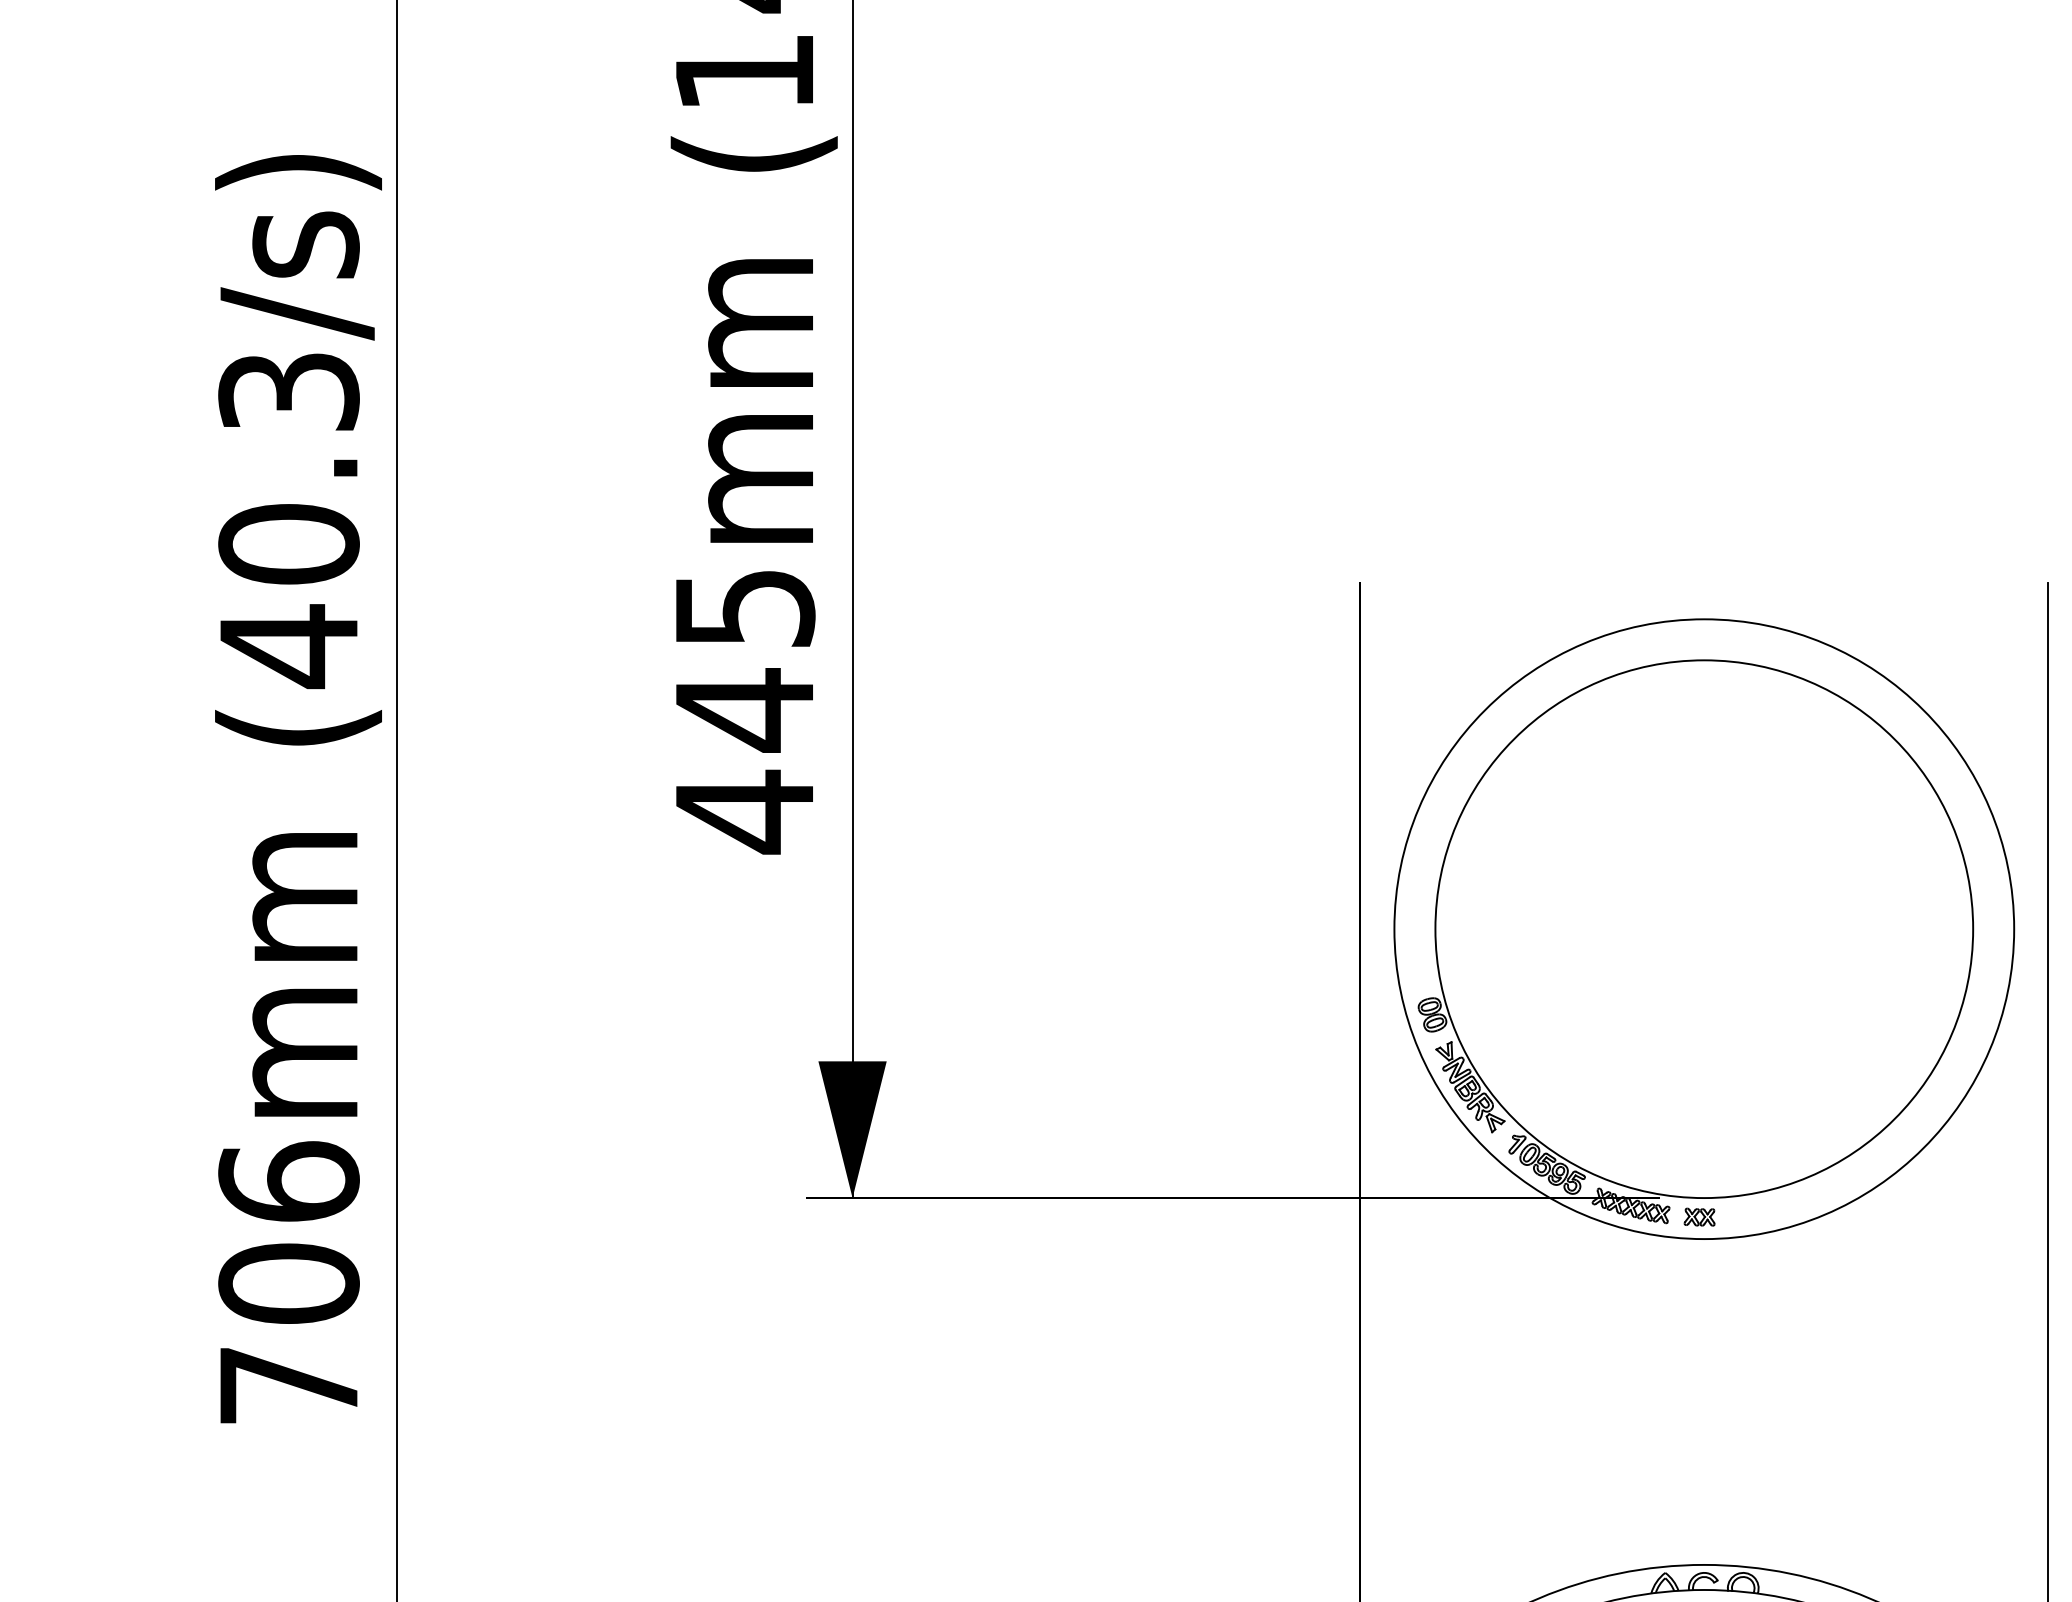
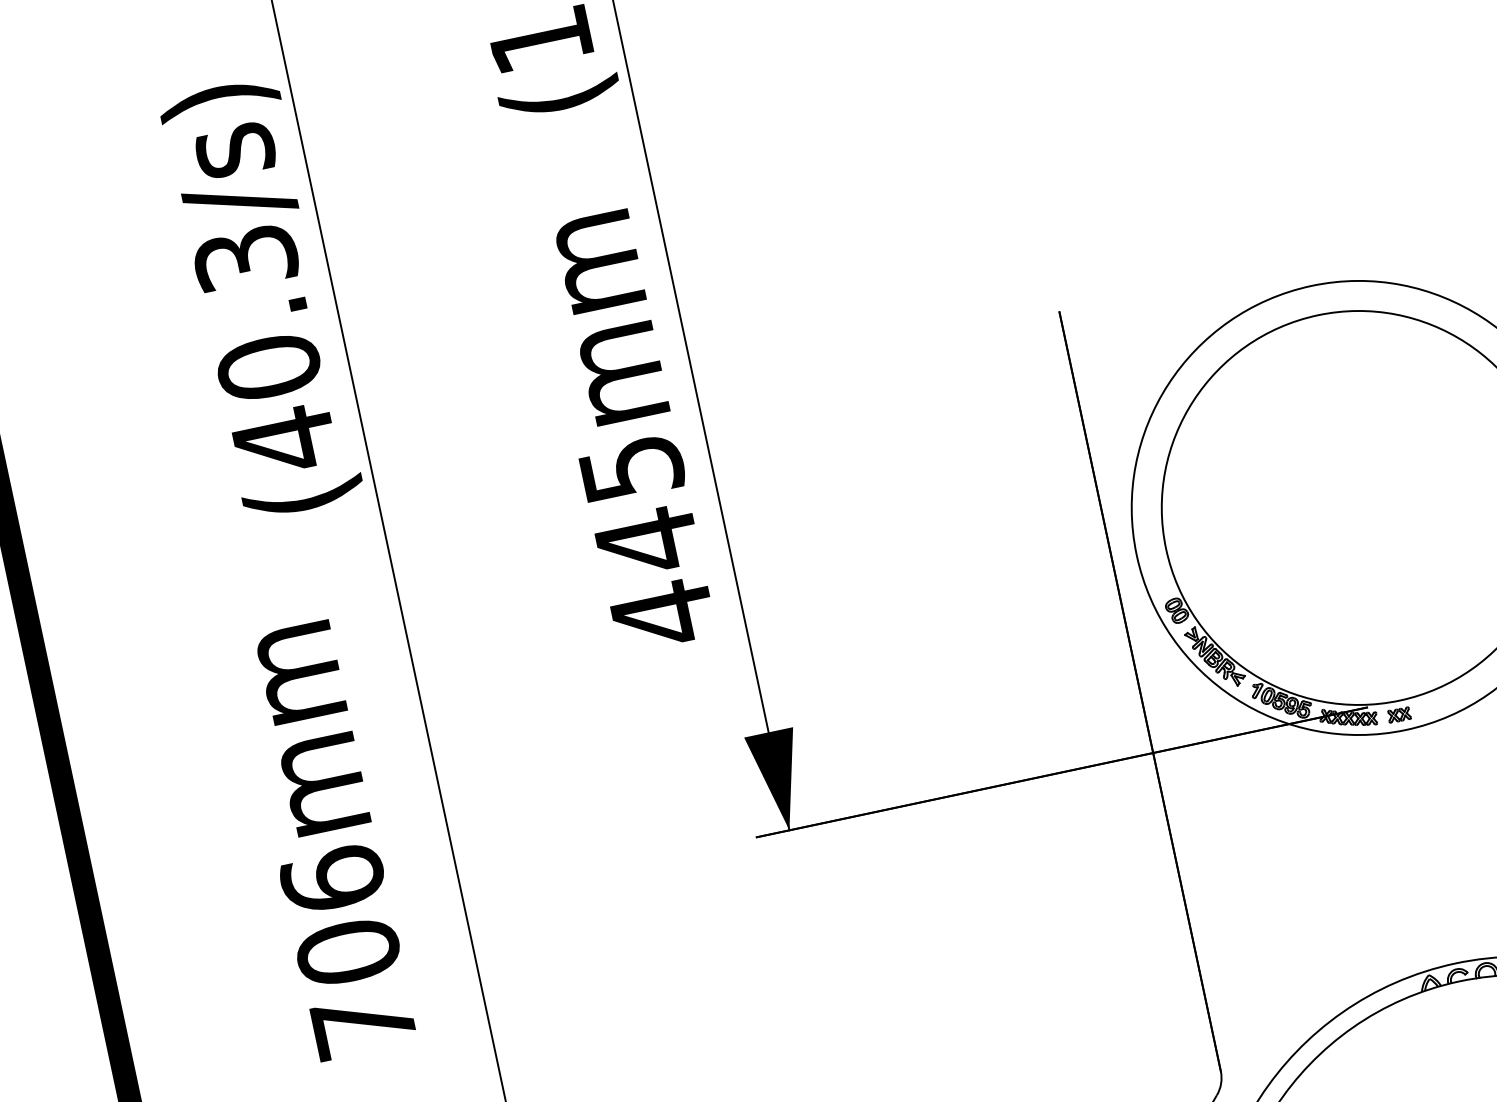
text: (298, 450) -> (261, 298), moved
text: (745, 556) -> (624, 431), moved
text: (288, 1128) -> (324, 841), moved

